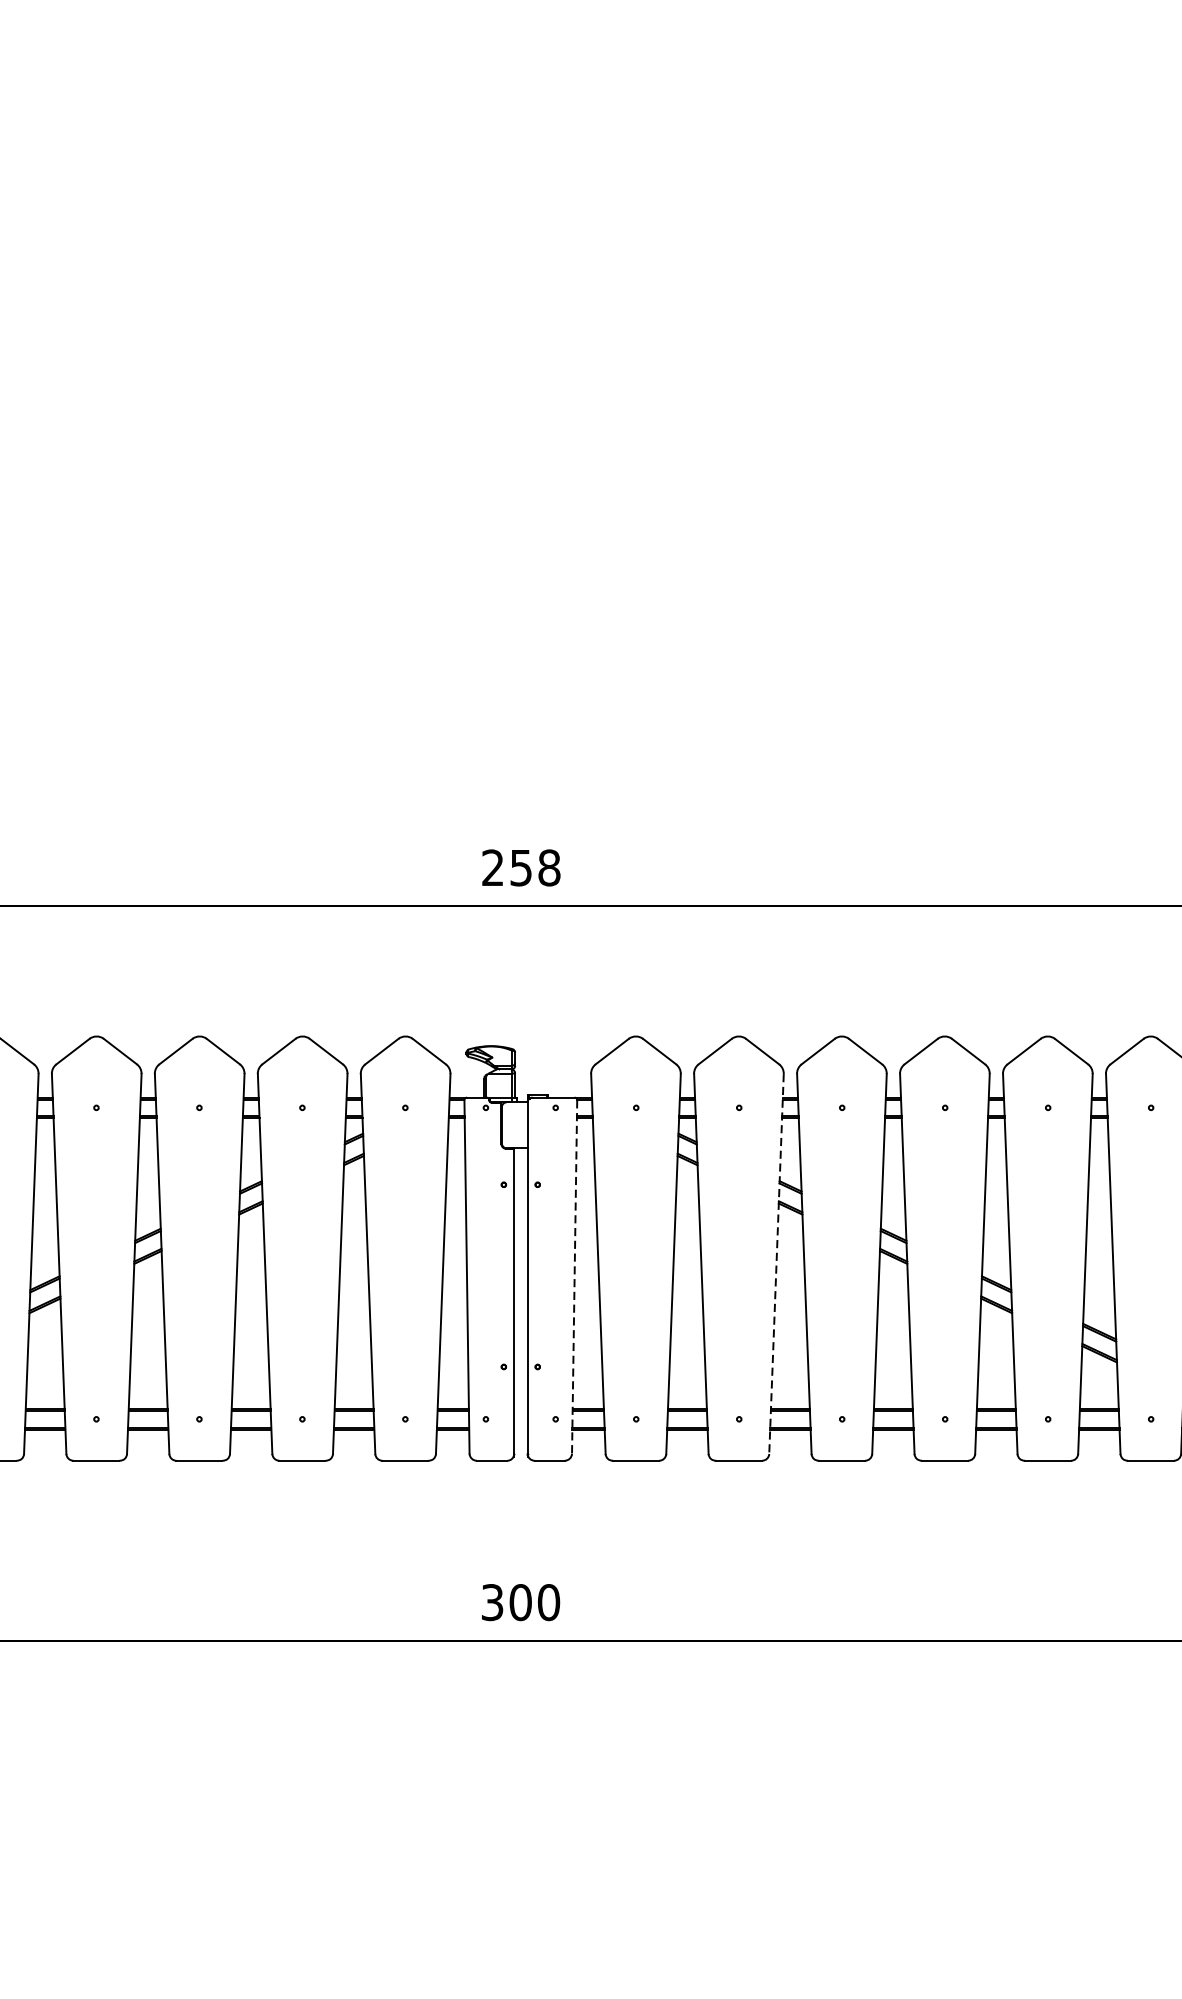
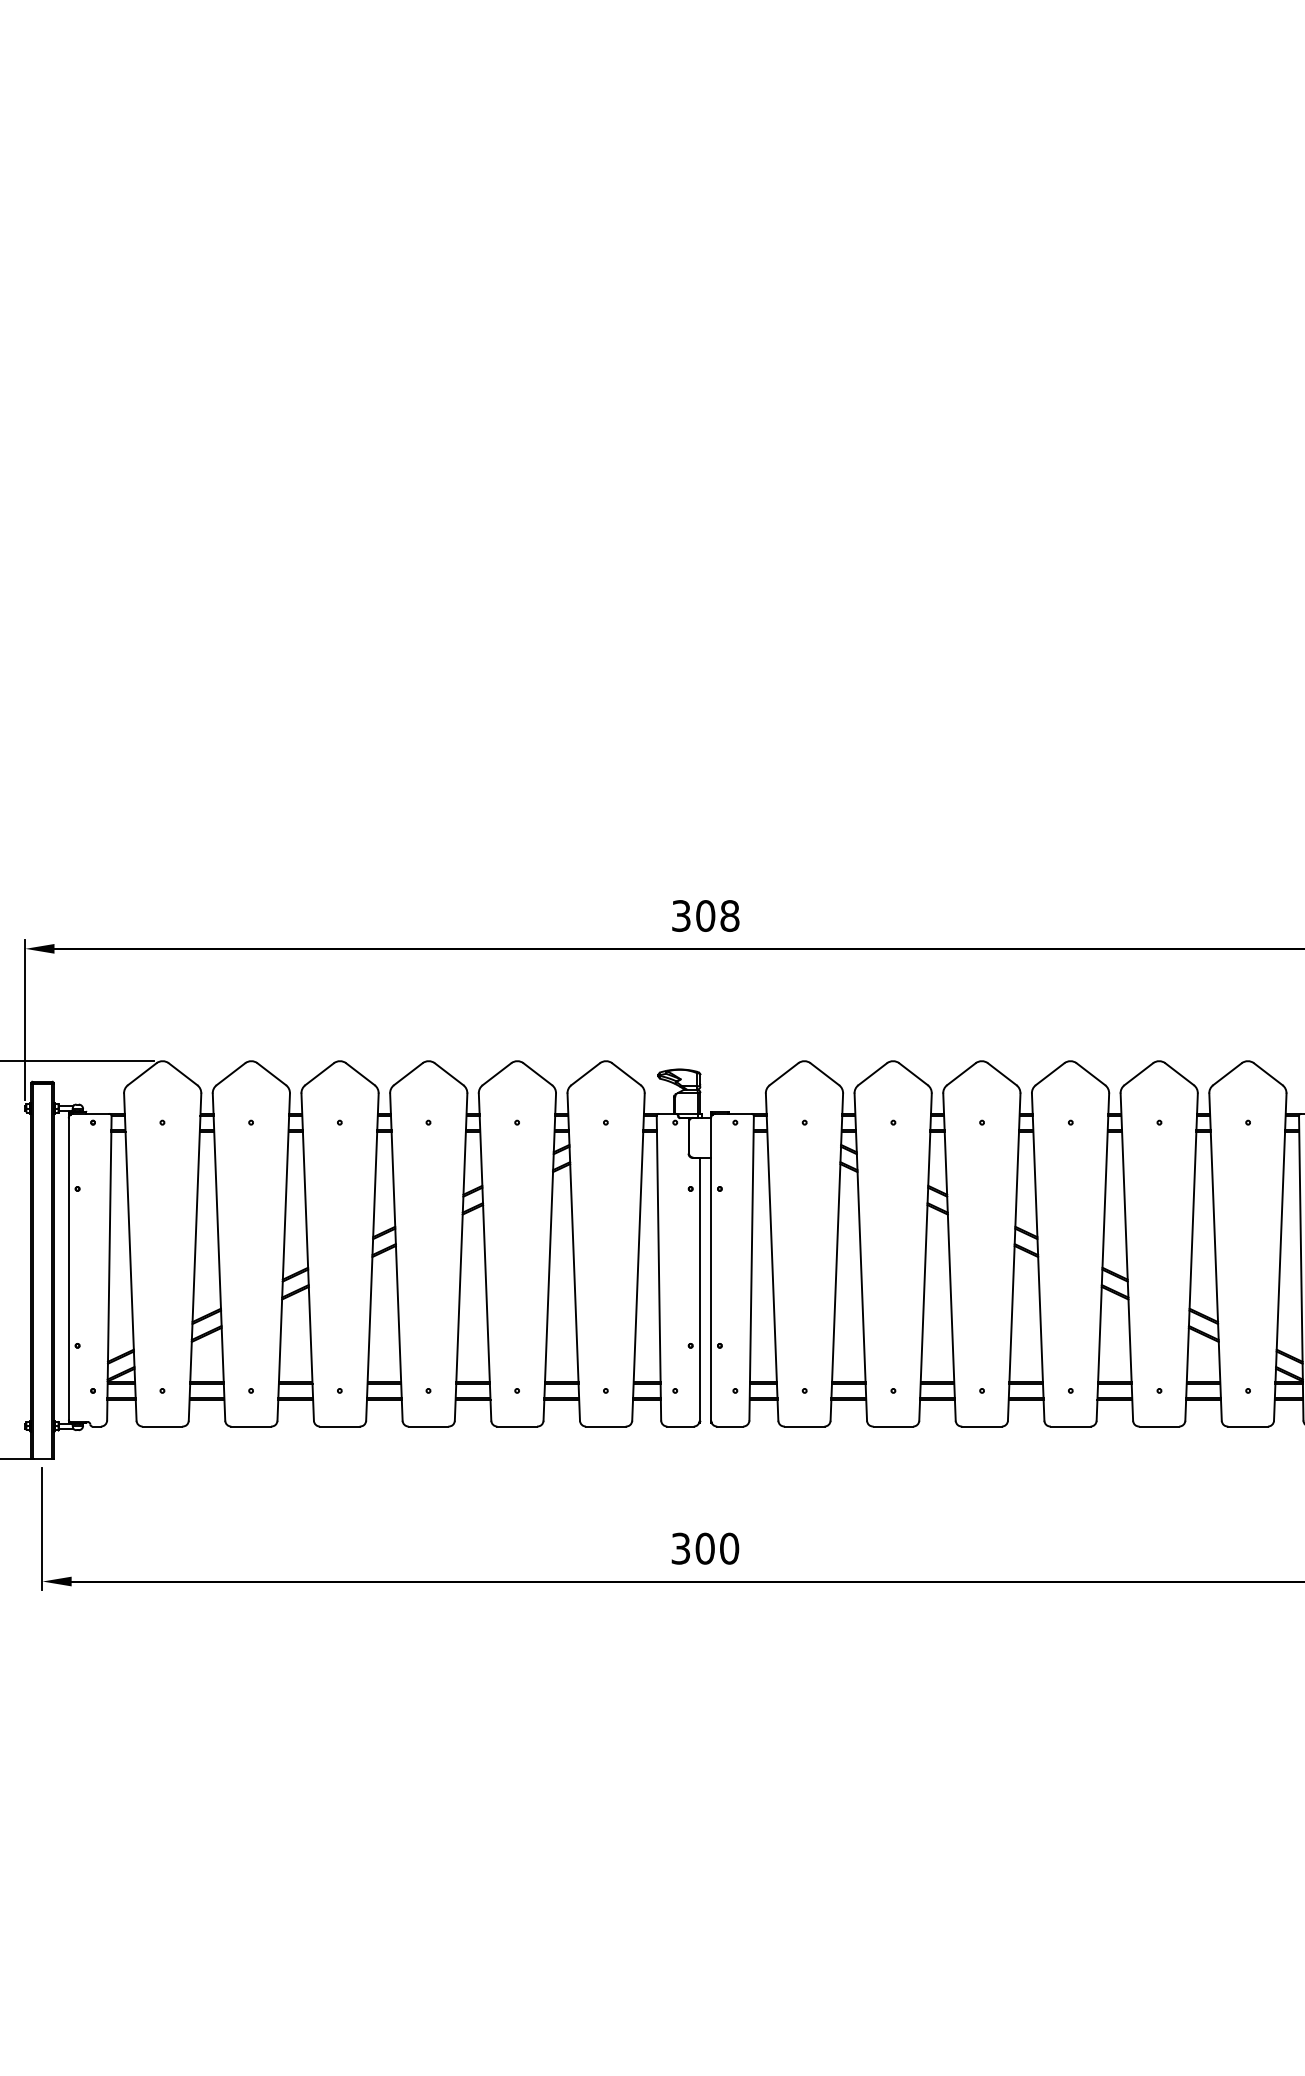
text: (507, 867) -> (693, 915), 258 -> 308
line: (776, 1264) -> (925, 1257), dashed -> solid
line: (574, 1277) -> (751, 1268), dashed -> solid

